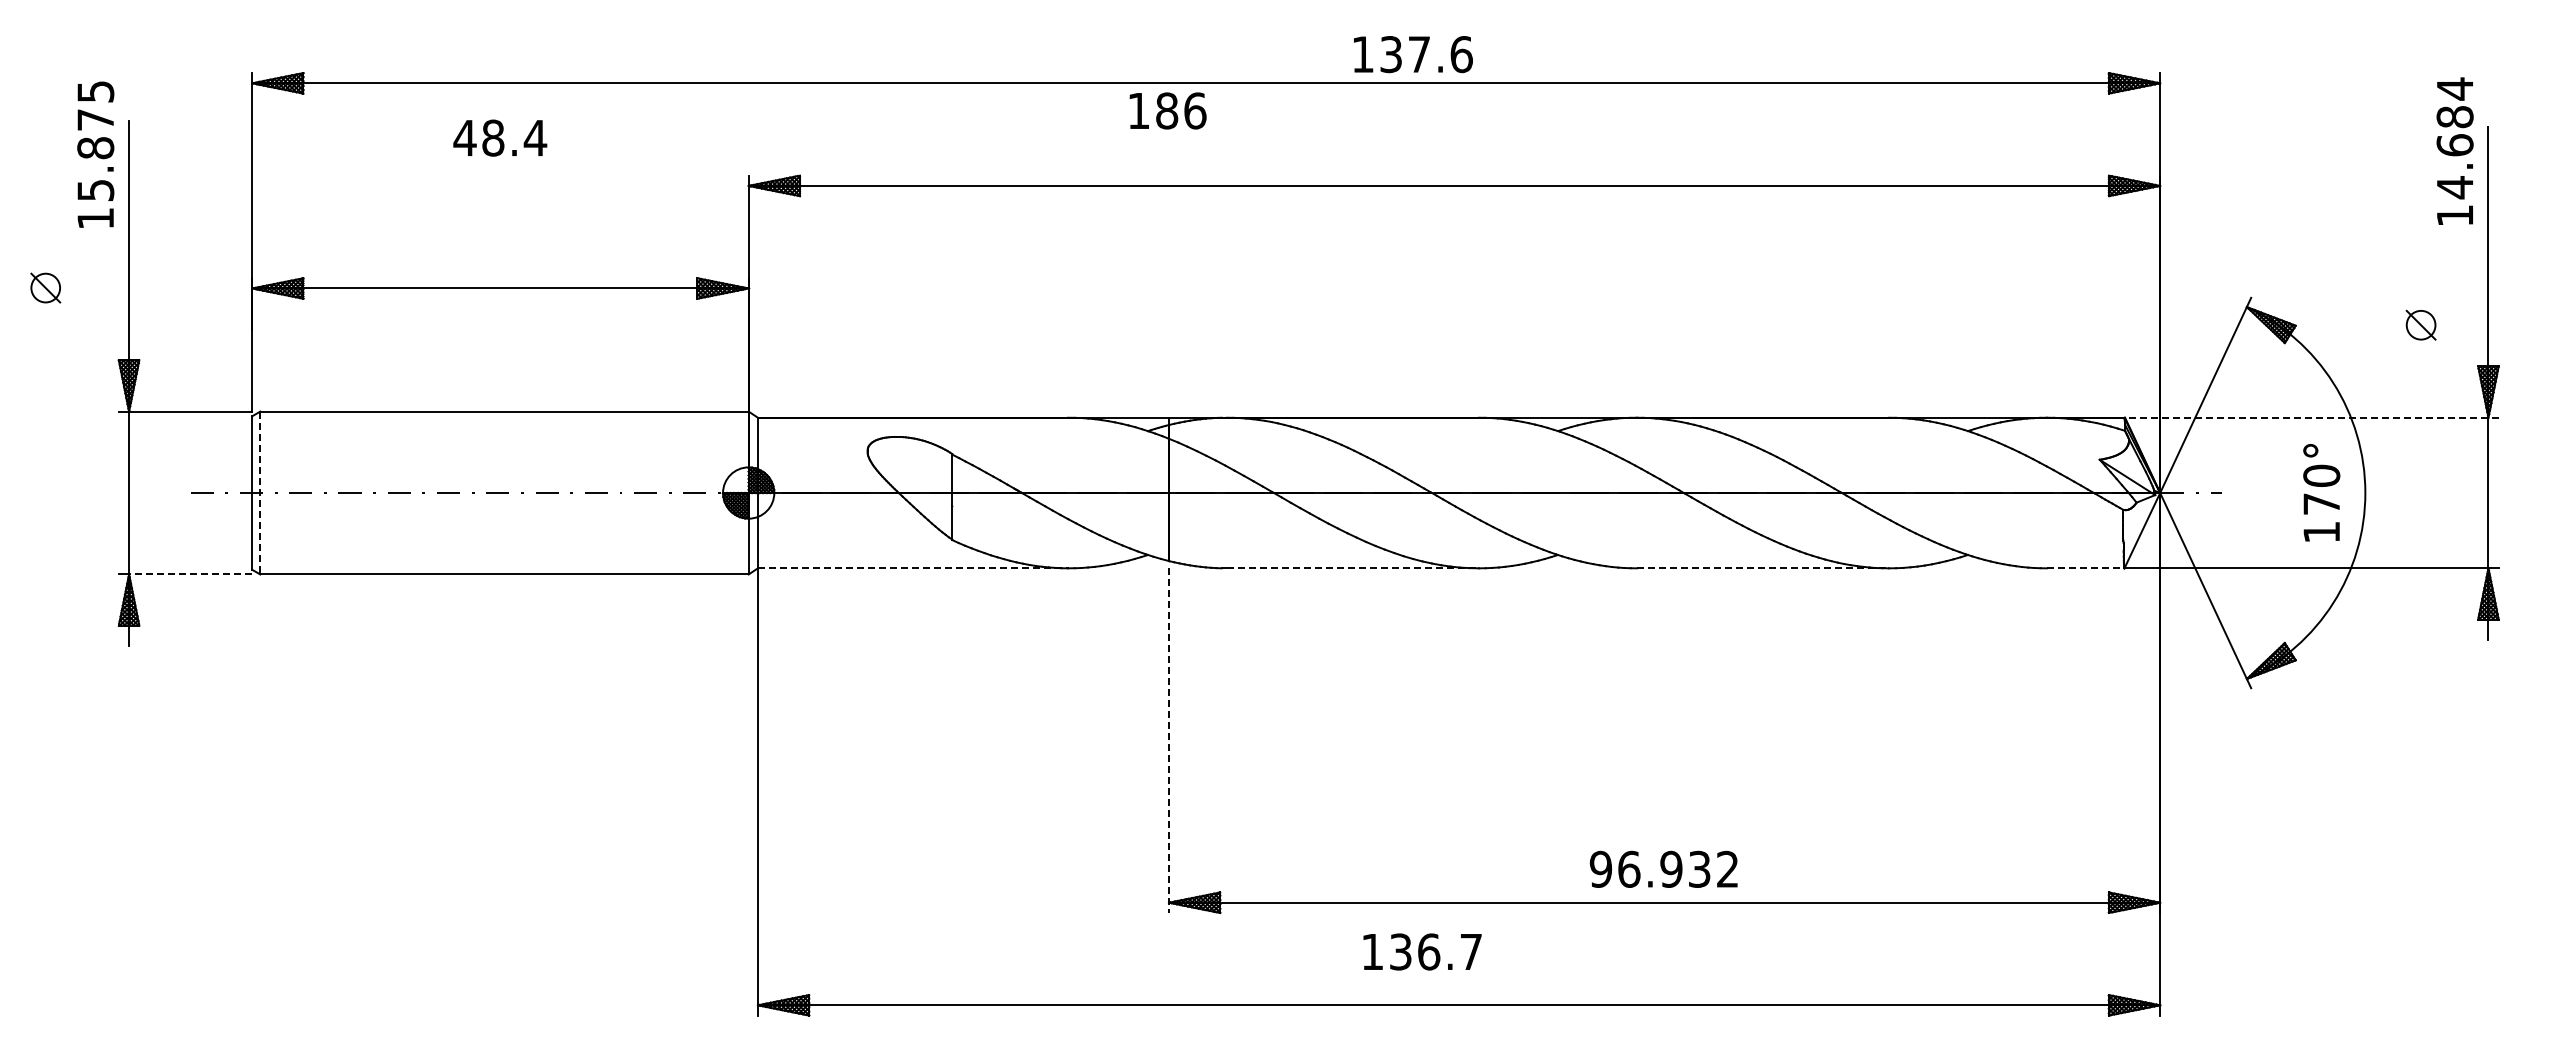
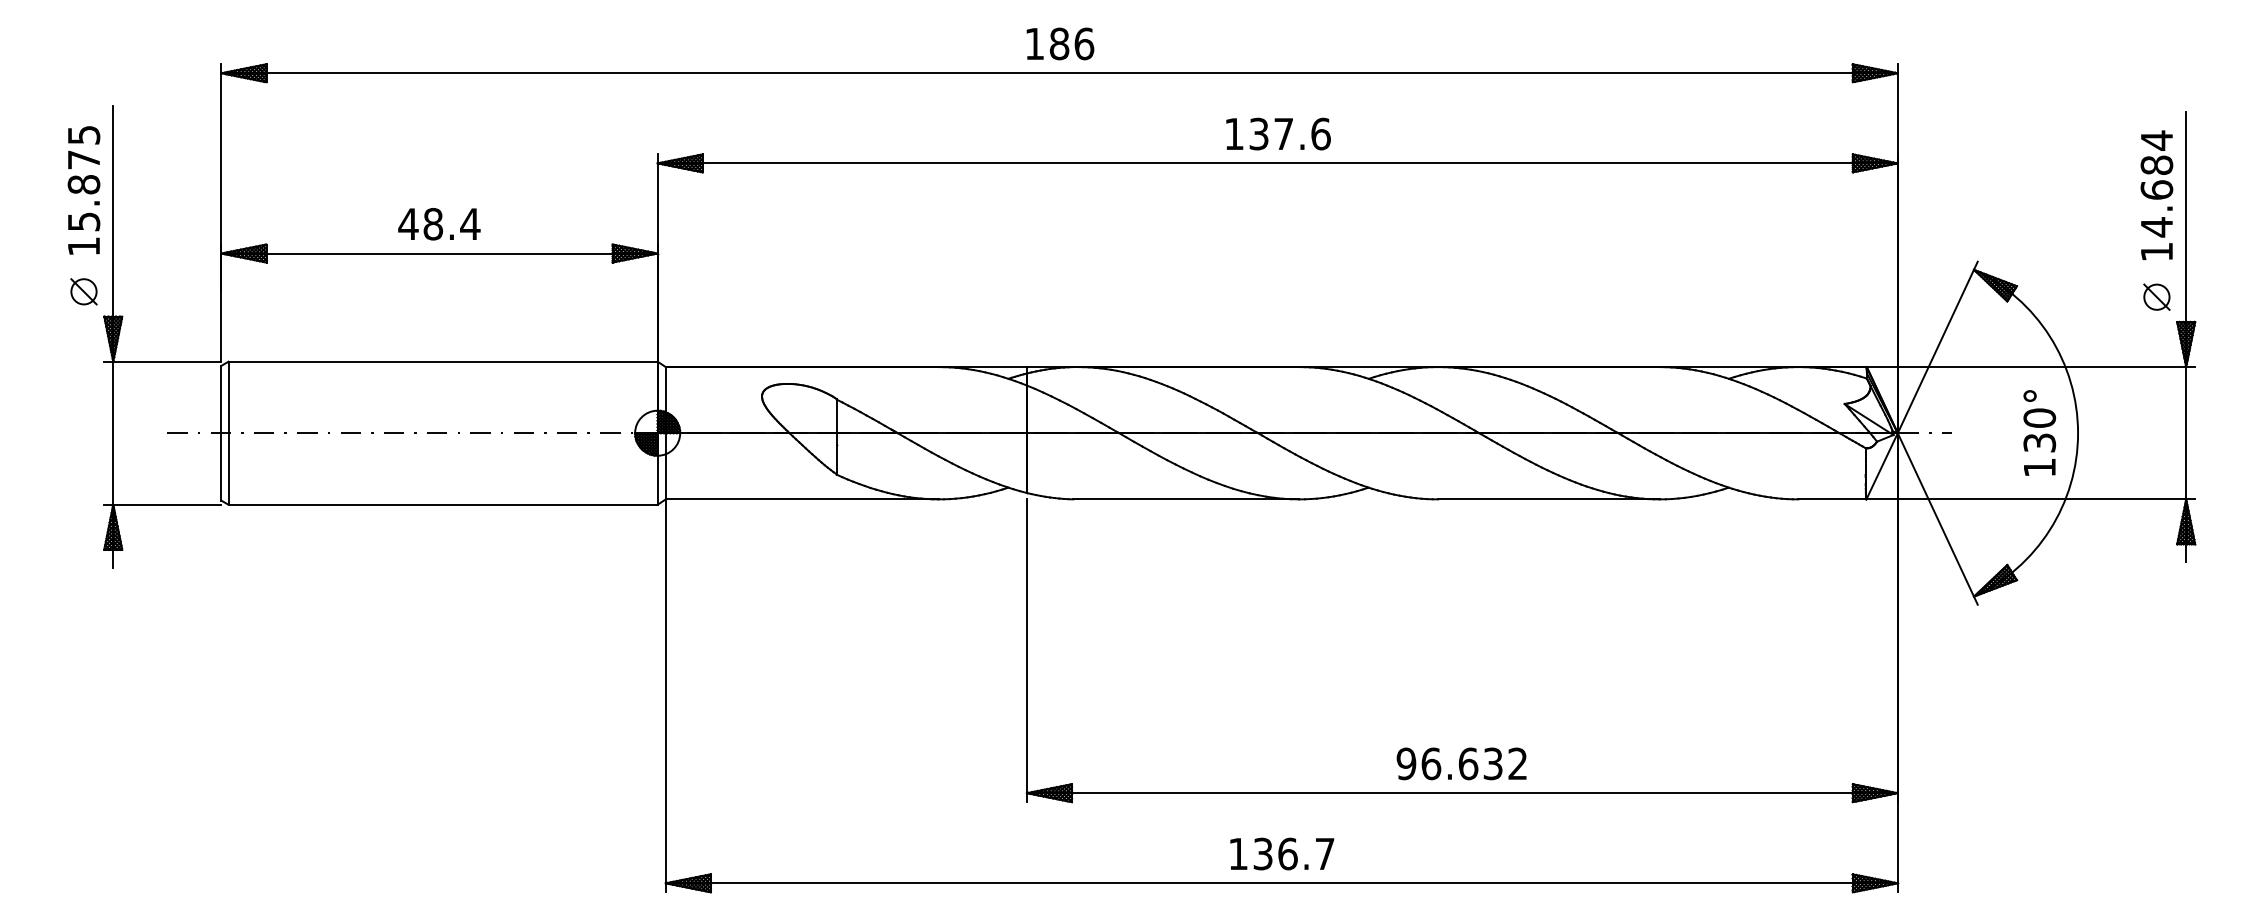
text: (1413, 54) -> (1278, 134), moved
text: (1167, 110) -> (1059, 43), moved
text: (500, 137) -> (439, 223), moved
text: (2454, 150) -> (2156, 194), moved
text: (95, 154) -> (83, 190), moved
part: (45, 287) -> (83, 291), moved
part: (2420, 324) -> (2156, 296), moved
line: (2311, 417) -> (2030, 366), dashed -> solid
line: (260, 493) -> (228, 433), dashed -> solid
text: (2321, 503) -> (2039, 442), 170° -> 130°
line: (913, 568) -> (802, 499), dashed -> solid
line: (1352, 568) -> (1188, 499), dashed -> solid
line: (1763, 568) -> (1549, 499), dashed -> solid
line: (2085, 568) -> (1832, 499), dashed -> solid
line: (190, 574) -> (167, 504), dashed -> solid
line: (1168, 741) -> (1026, 651), dashed -> solid
text: (1671, 868) -> (1468, 763), 96.932 -> 96.632
text: (1422, 951) -> (1282, 853), moved

